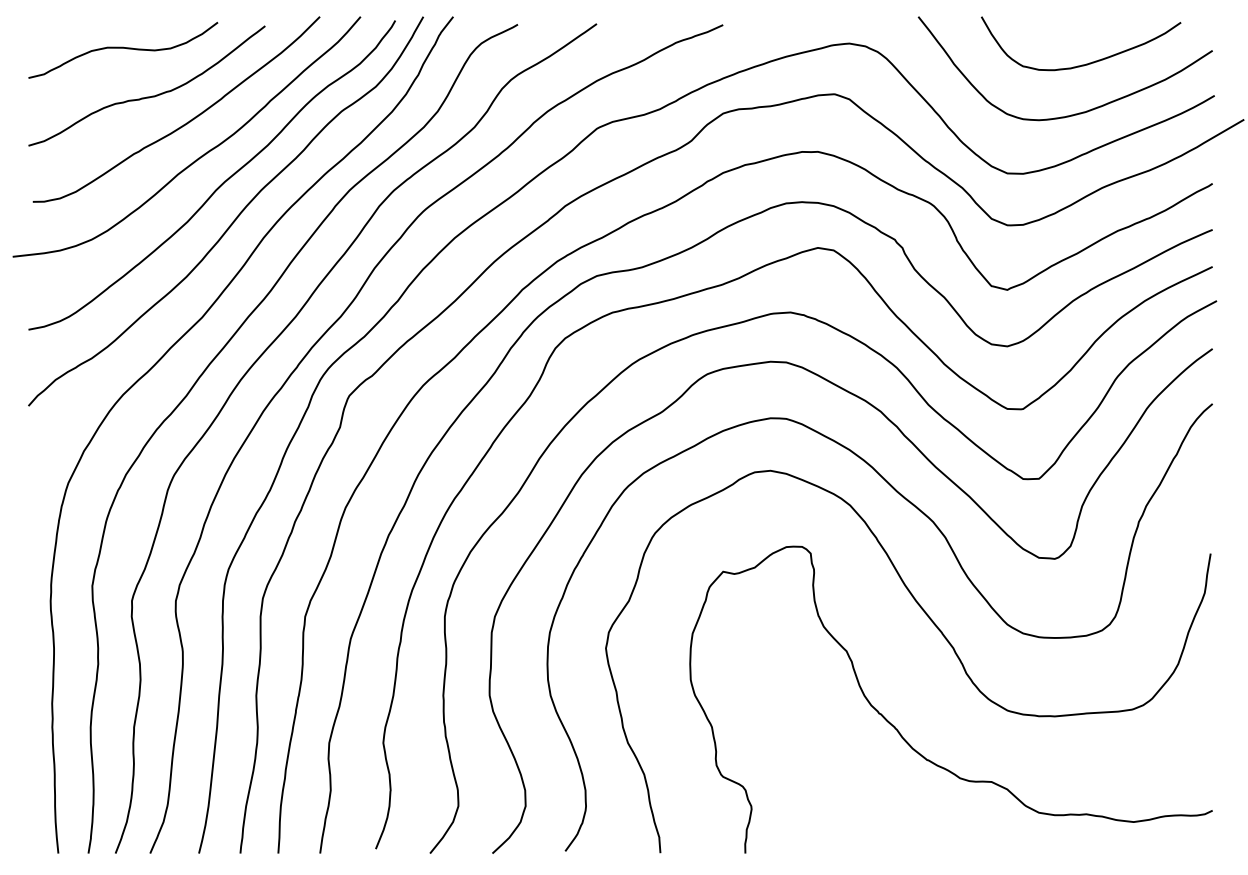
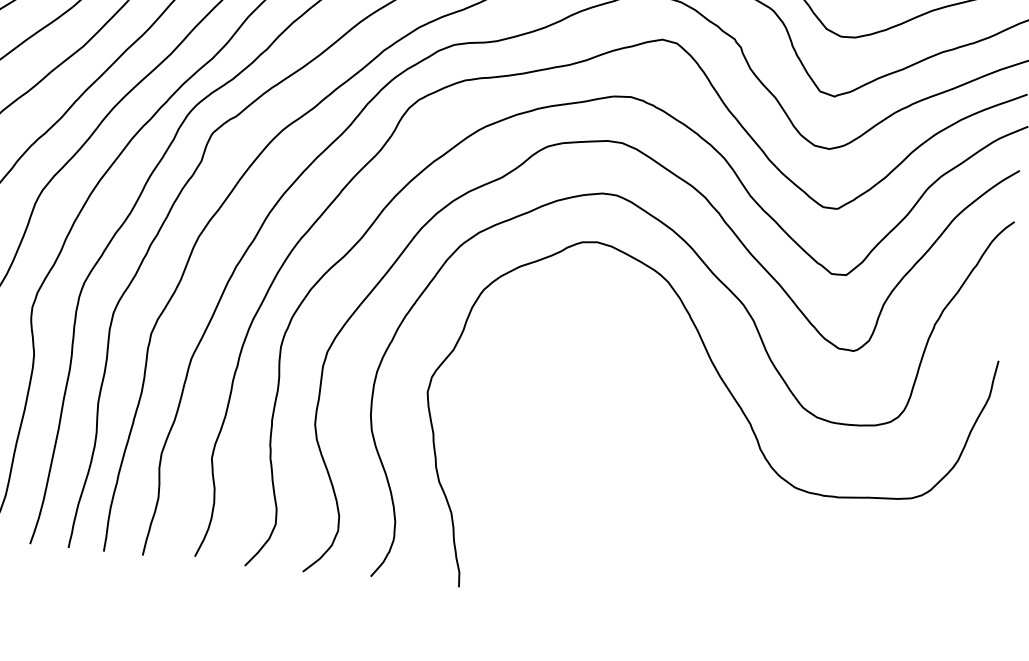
curve: (902, 735) -> (695, 500), removed

